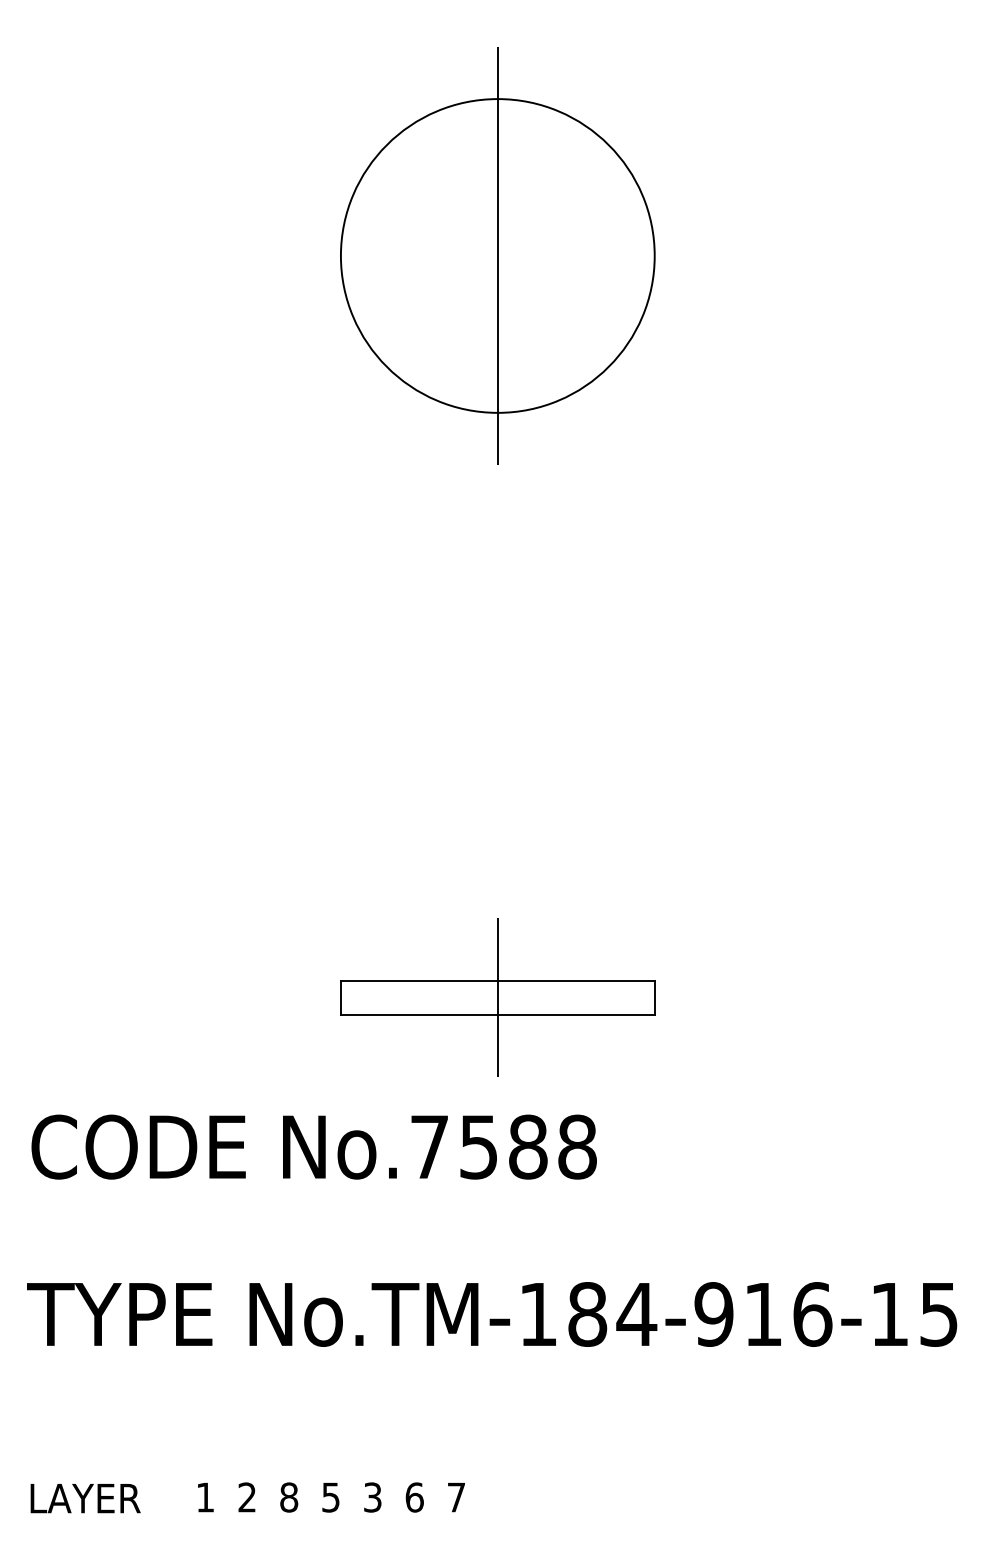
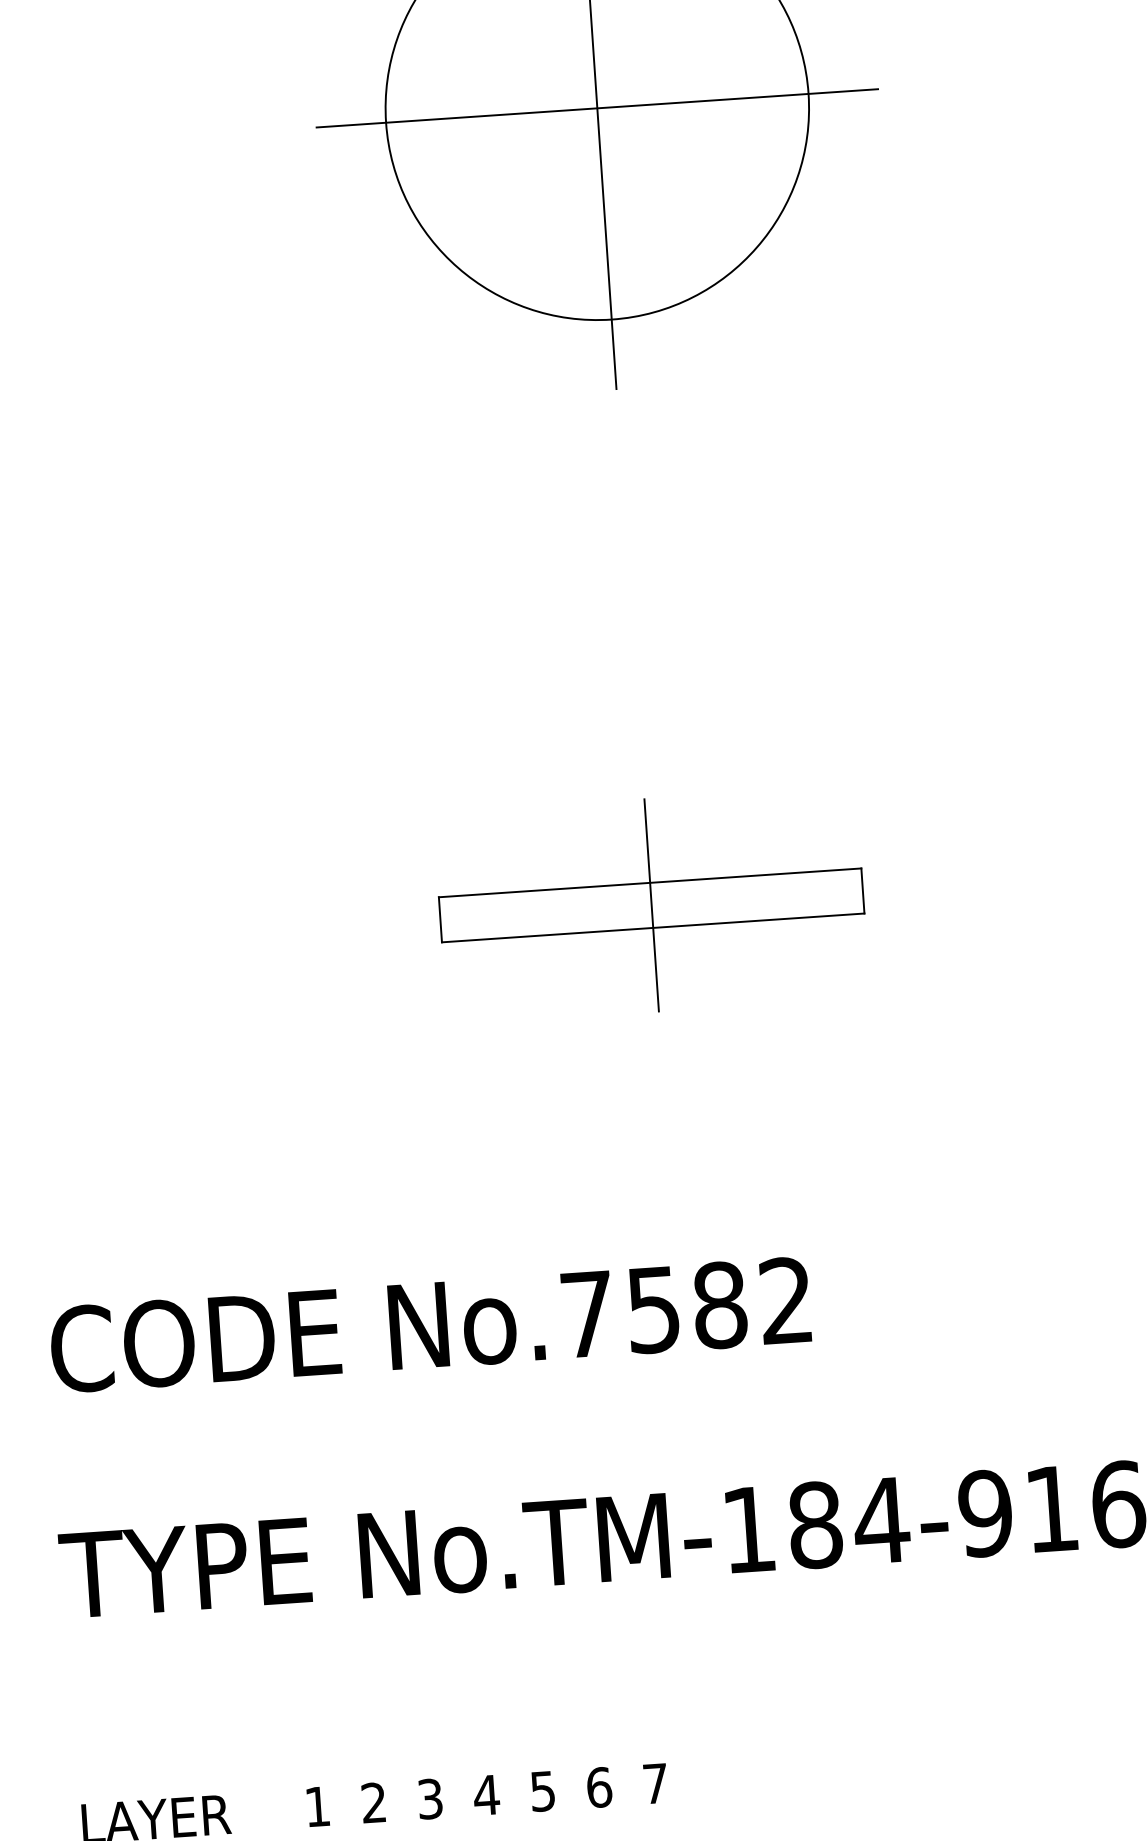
line: (497, 255) -> (596, 107), added
part: (497, 997) -> (651, 904), moved
text: (577, 1146) -> (786, 1300), No.7588 -> No.7582
text: (289, 1497) -> (430, 1799), 8 -> 3
text: (330, 1497) -> (486, 1795), 5 -> 4
text: (372, 1497) -> (542, 1791), 3 -> 5

